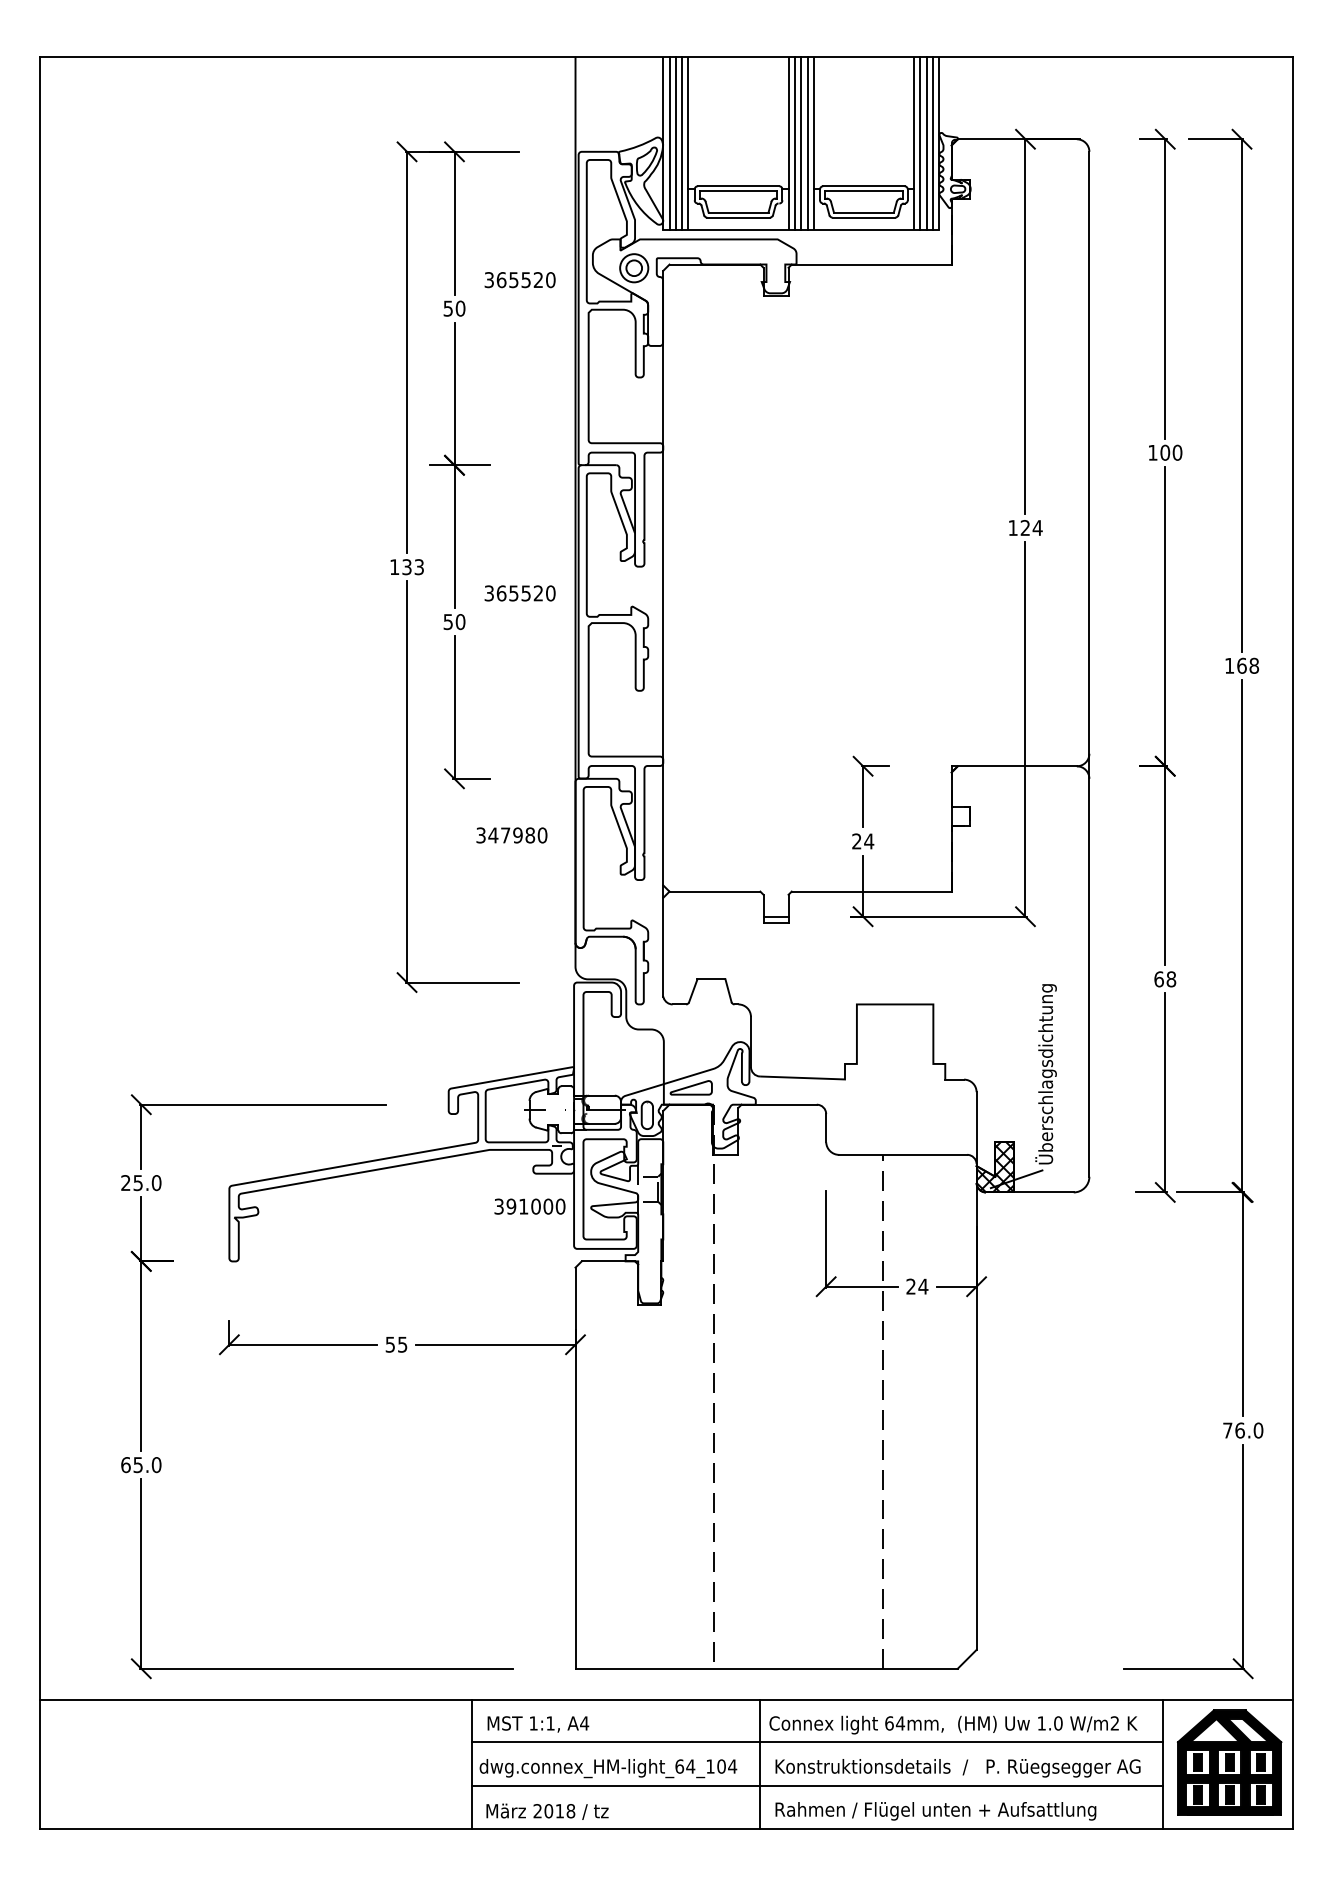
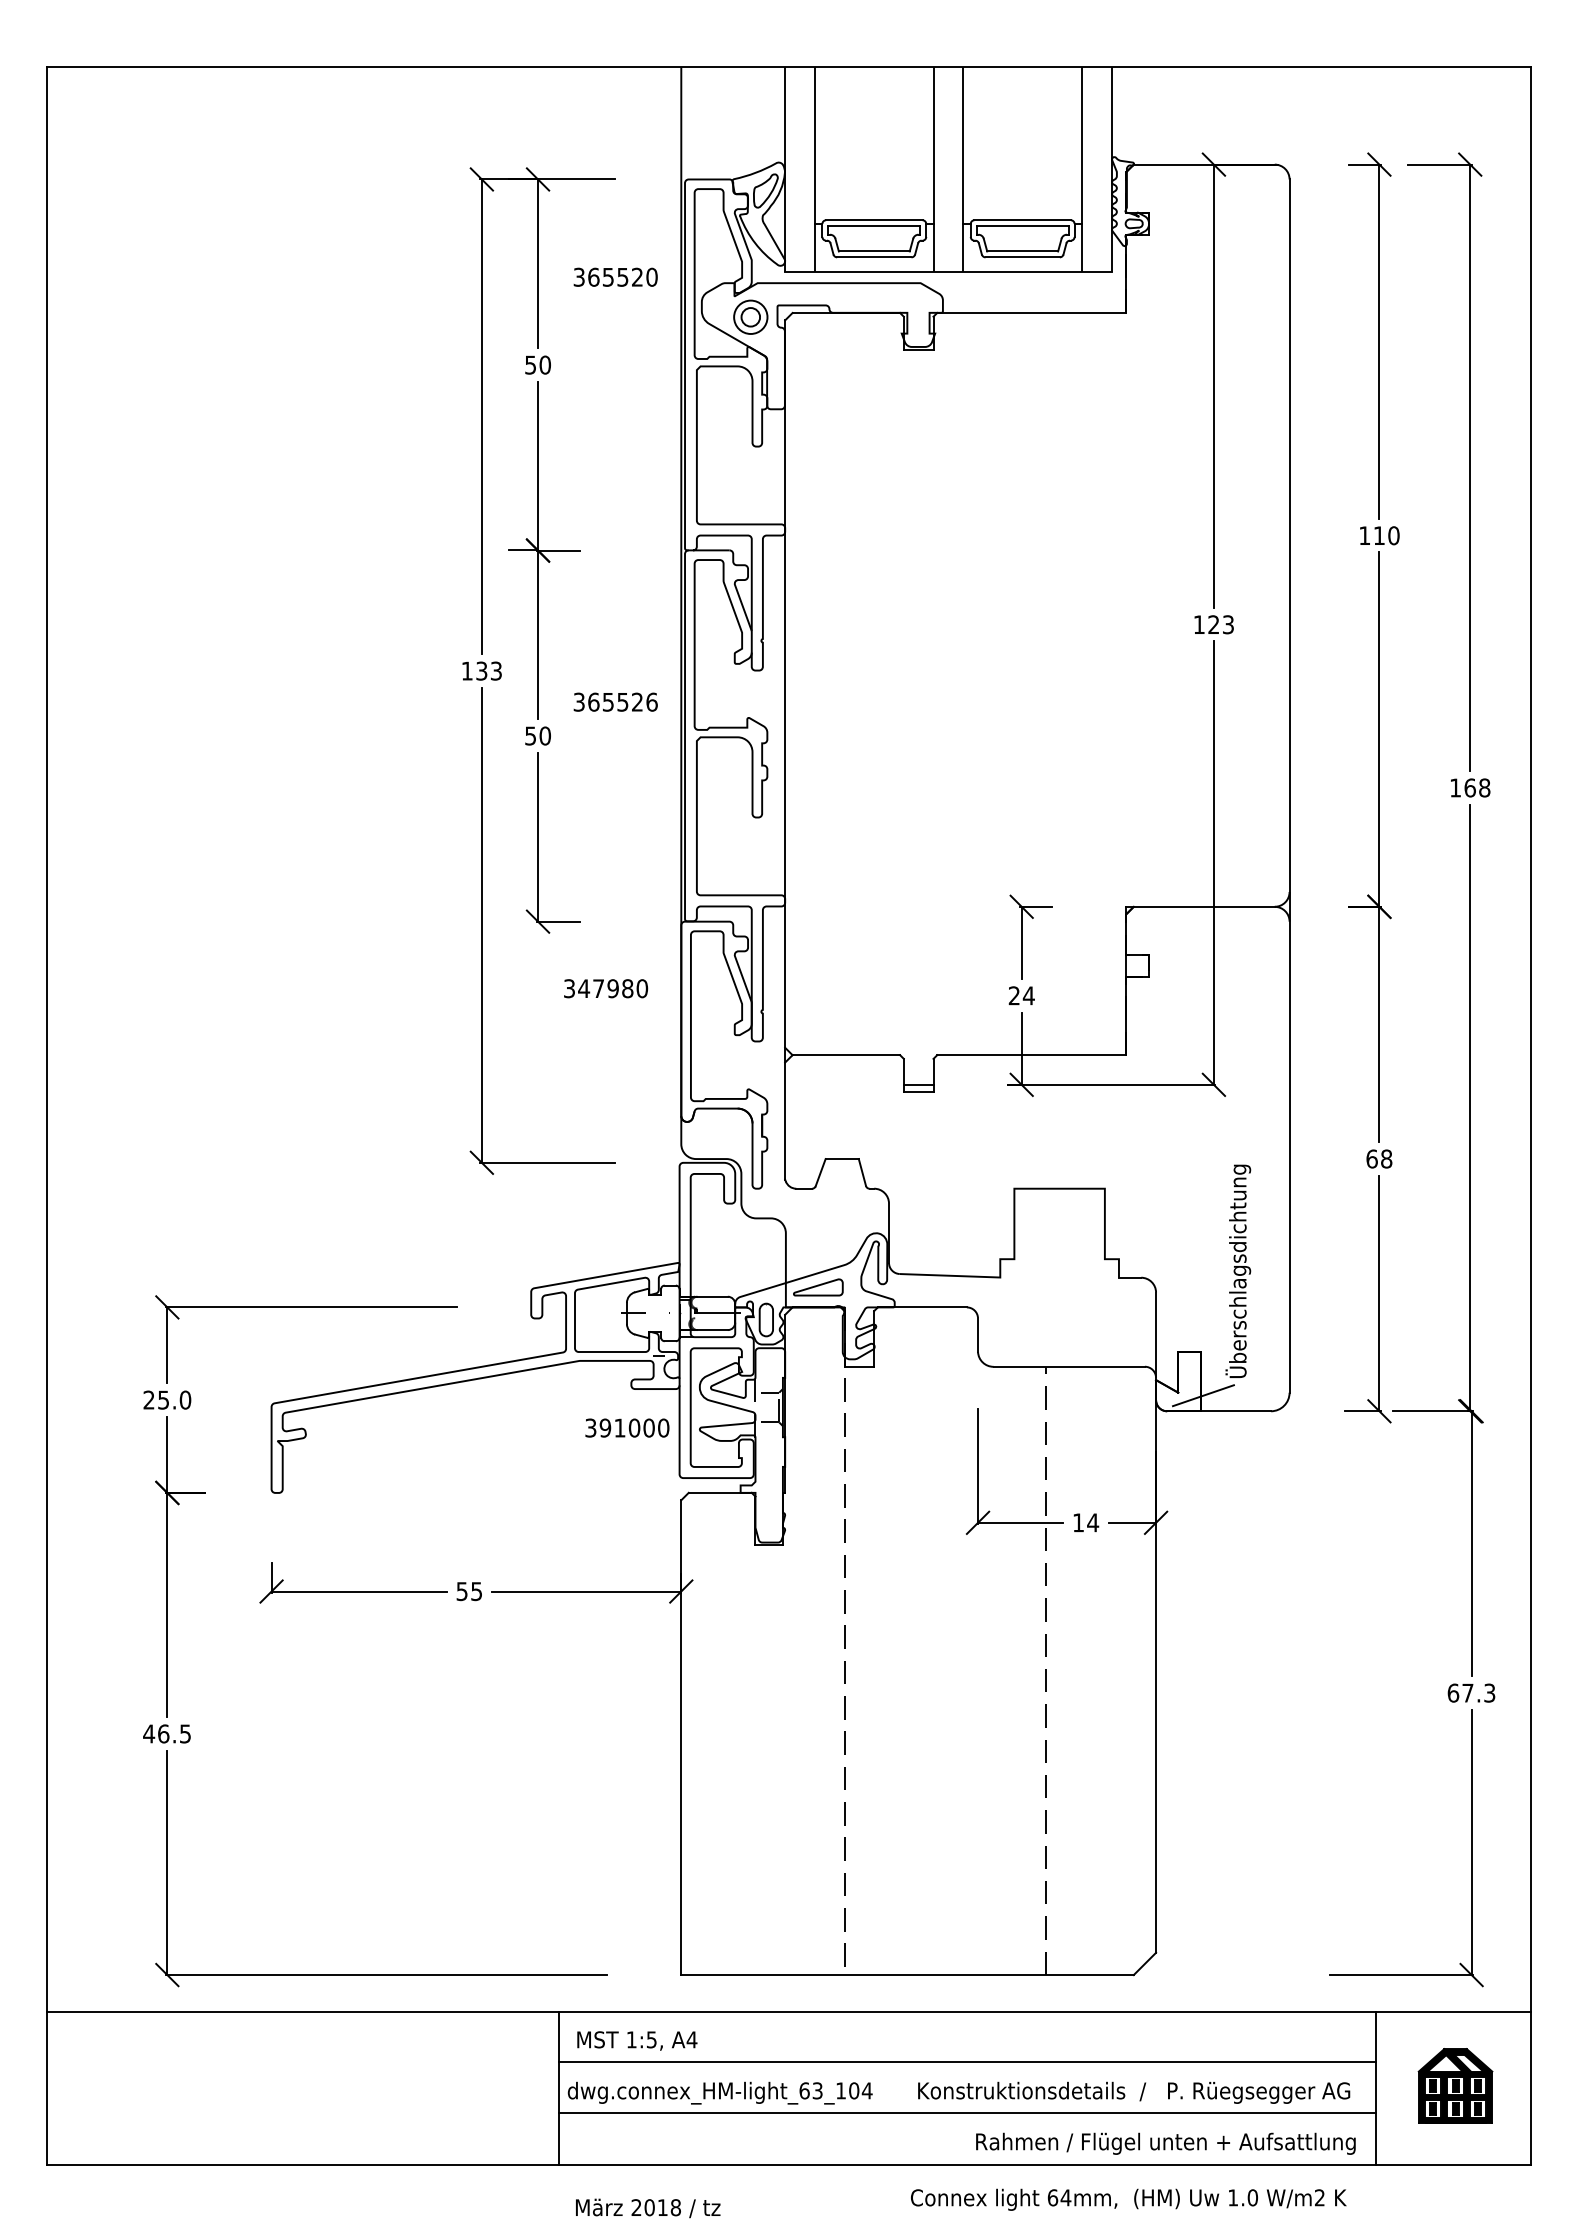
line: (669, 143) -> (792, 169), removed
line: (676, 143) -> (800, 169), removed
line: (682, 143) -> (807, 169), removed
line: (795, 143) -> (941, 169), removed
line: (801, 143) -> (948, 169), removed
line: (807, 143) -> (955, 169), removed
line: (920, 143) -> (1089, 169), removed
line: (926, 143) -> (1096, 169), removed
line: (933, 143) -> (1104, 169), removed
text: (519, 279) -> (615, 276), moved
text: (1165, 452) -> (1379, 535), 100 -> 110
text: (1037, 527) -> (1228, 624), 124 -> 123
text: (550, 592) -> (651, 701), 365520 -> 365526
hatch: (995, 1167) -> (1178, 1381), removed
text: (911, 1286) -> (1078, 1522), 24 -> 14
text: (1243, 1430) -> (1471, 1692), 76.0 -> 67.3
text: (141, 1464) -> (167, 1733), 65.0 -> 46.5
text: (550, 1723) -> (651, 2039), 1:1, -> 1:5,
text: (953, 1724) -> (1128, 2199), moved
part: (1229, 1762) -> (1455, 2085), size x0.6
line: (759, 1764) -> (899, 2088), removed
text: (690, 1766) -> (817, 2090), dwg.connex_HM-light_64_104 -> dwg.connex_HM-light_63_104
text: (547, 1811) -> (648, 2208), moved
text: (935, 1811) -> (1165, 2143), moved

